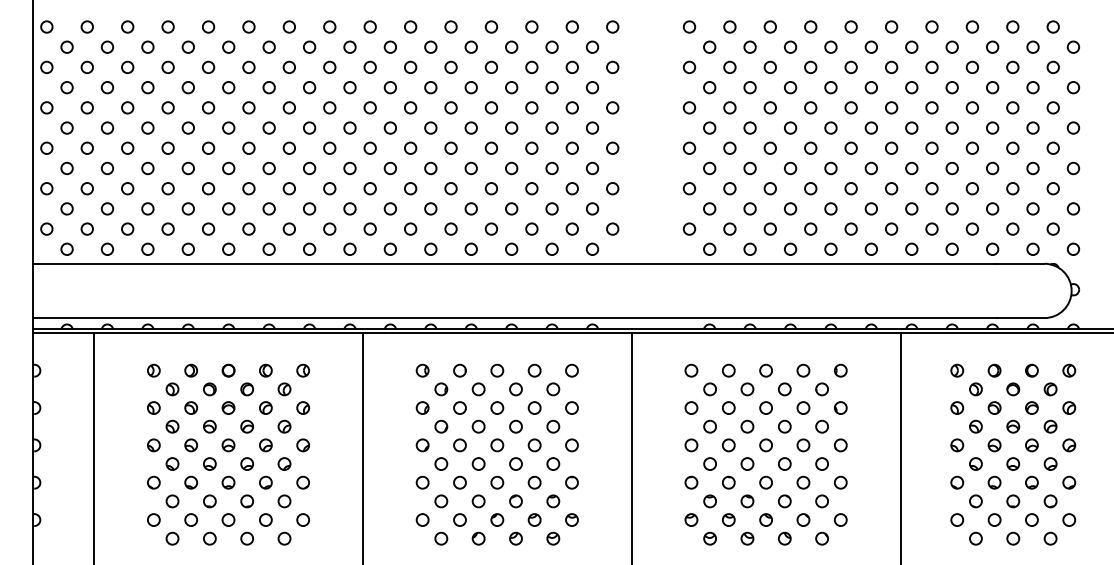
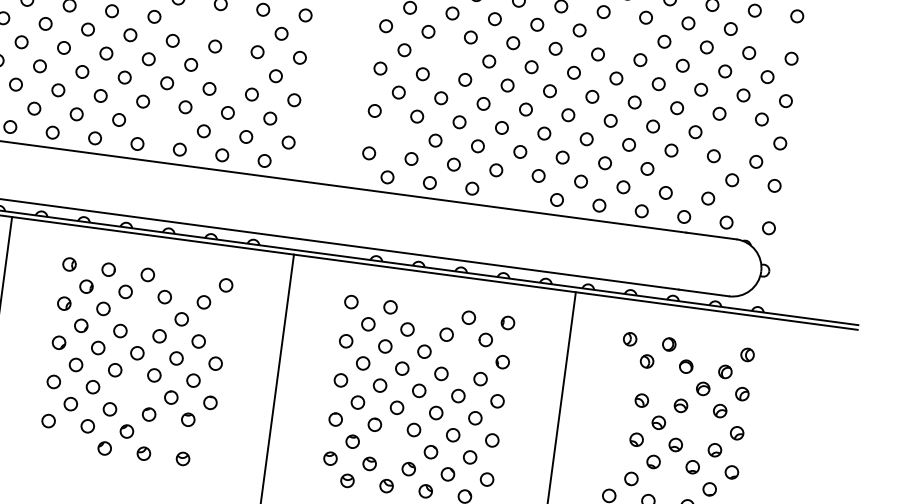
circle: (1052, 66) -> (772, 33), removed
circle: (911, 87) -> (621, 35), removed
circle: (511, 127) -> (196, 21), removed
circle: (551, 127) -> (238, 27), removed
circle: (749, 127) -> (446, 55), removed
circle: (551, 168) -> (232, 70), removed
circle: (1032, 168) -> (737, 137), removed
circle: (709, 208) -> (393, 134), removed
circle: (992, 208) -> (689, 174), removed
circle: (490, 228) -> (160, 124), removed
circle: (1052, 228) -> (749, 203), removed
circle: (830, 248) -> (514, 193), removed
circle: (534, 370) -> (186, 279), removed
circle: (765, 370) -> (429, 312), removed
part: (1031, 370) -> (708, 349), removed
circle: (497, 407) -> (142, 313), removed
circle: (571, 407) -> (220, 323), removed
circle: (803, 407) -> (463, 356), removed
part: (957, 407) -> (625, 377), removed
part: (994, 407) -> (664, 383), removed
part: (957, 445) -> (619, 417), removed
part: (1031, 445) -> (697, 428), removed
circle: (497, 482) -> (132, 392), removed
part: (957, 482) -> (614, 456), removed
part: (747, 501) -> (391, 447), removed
part: (1013, 501) -> (670, 484), removed
part: (534, 519) -> (165, 436), removed
part: (571, 519) -> (204, 441), removed
circle: (441, 538) -> (65, 443), removed

